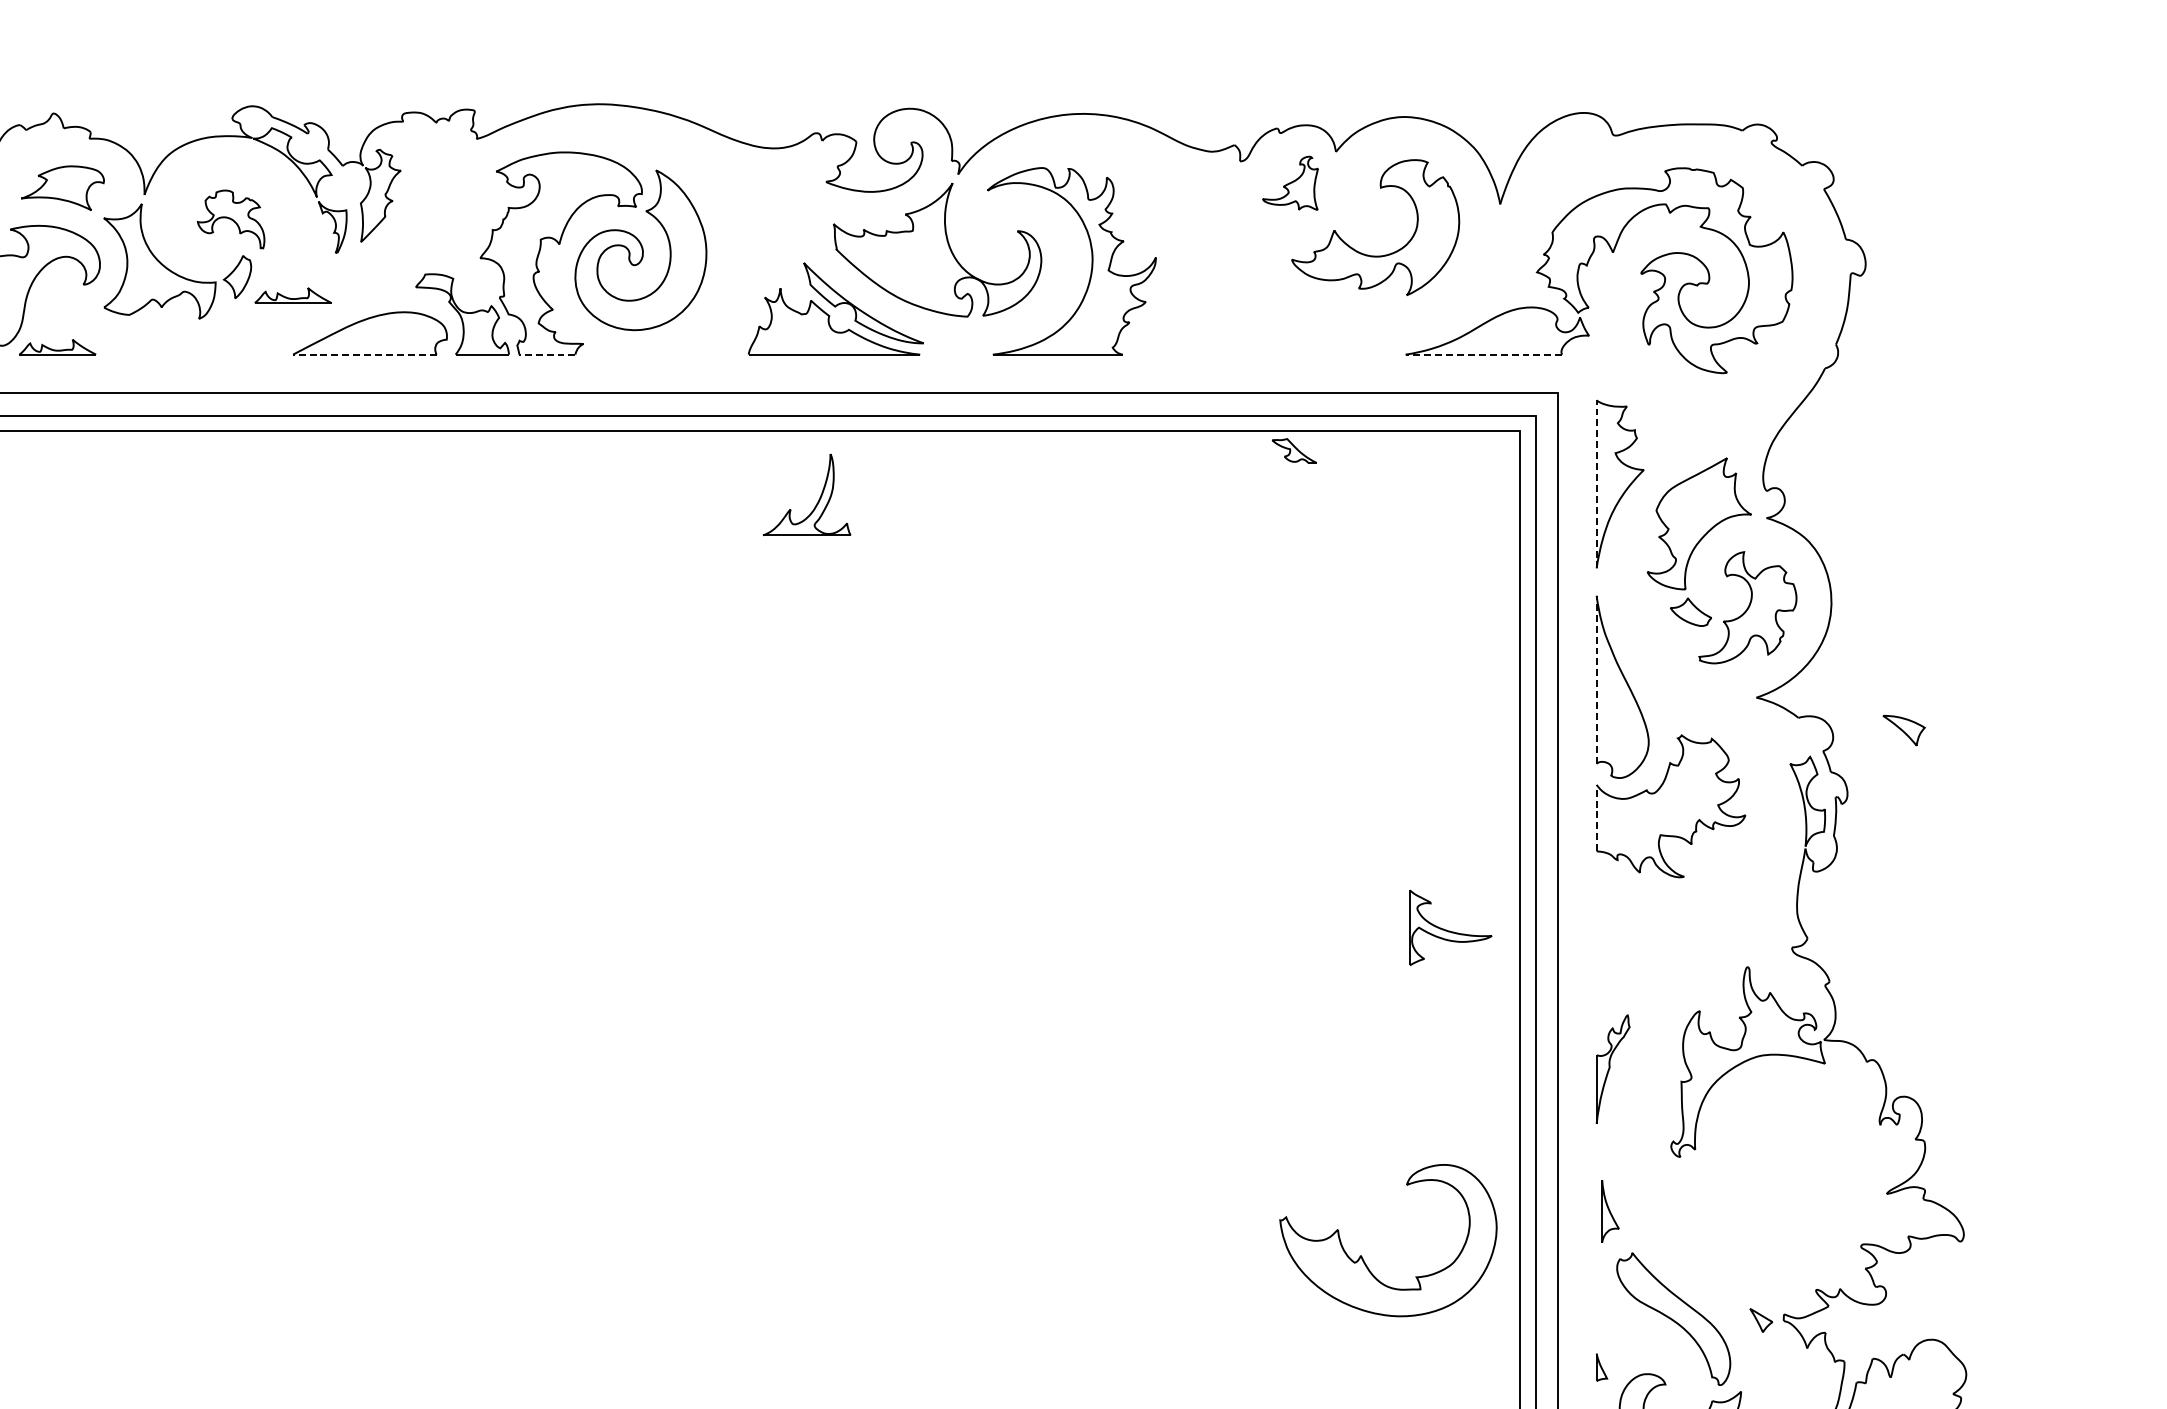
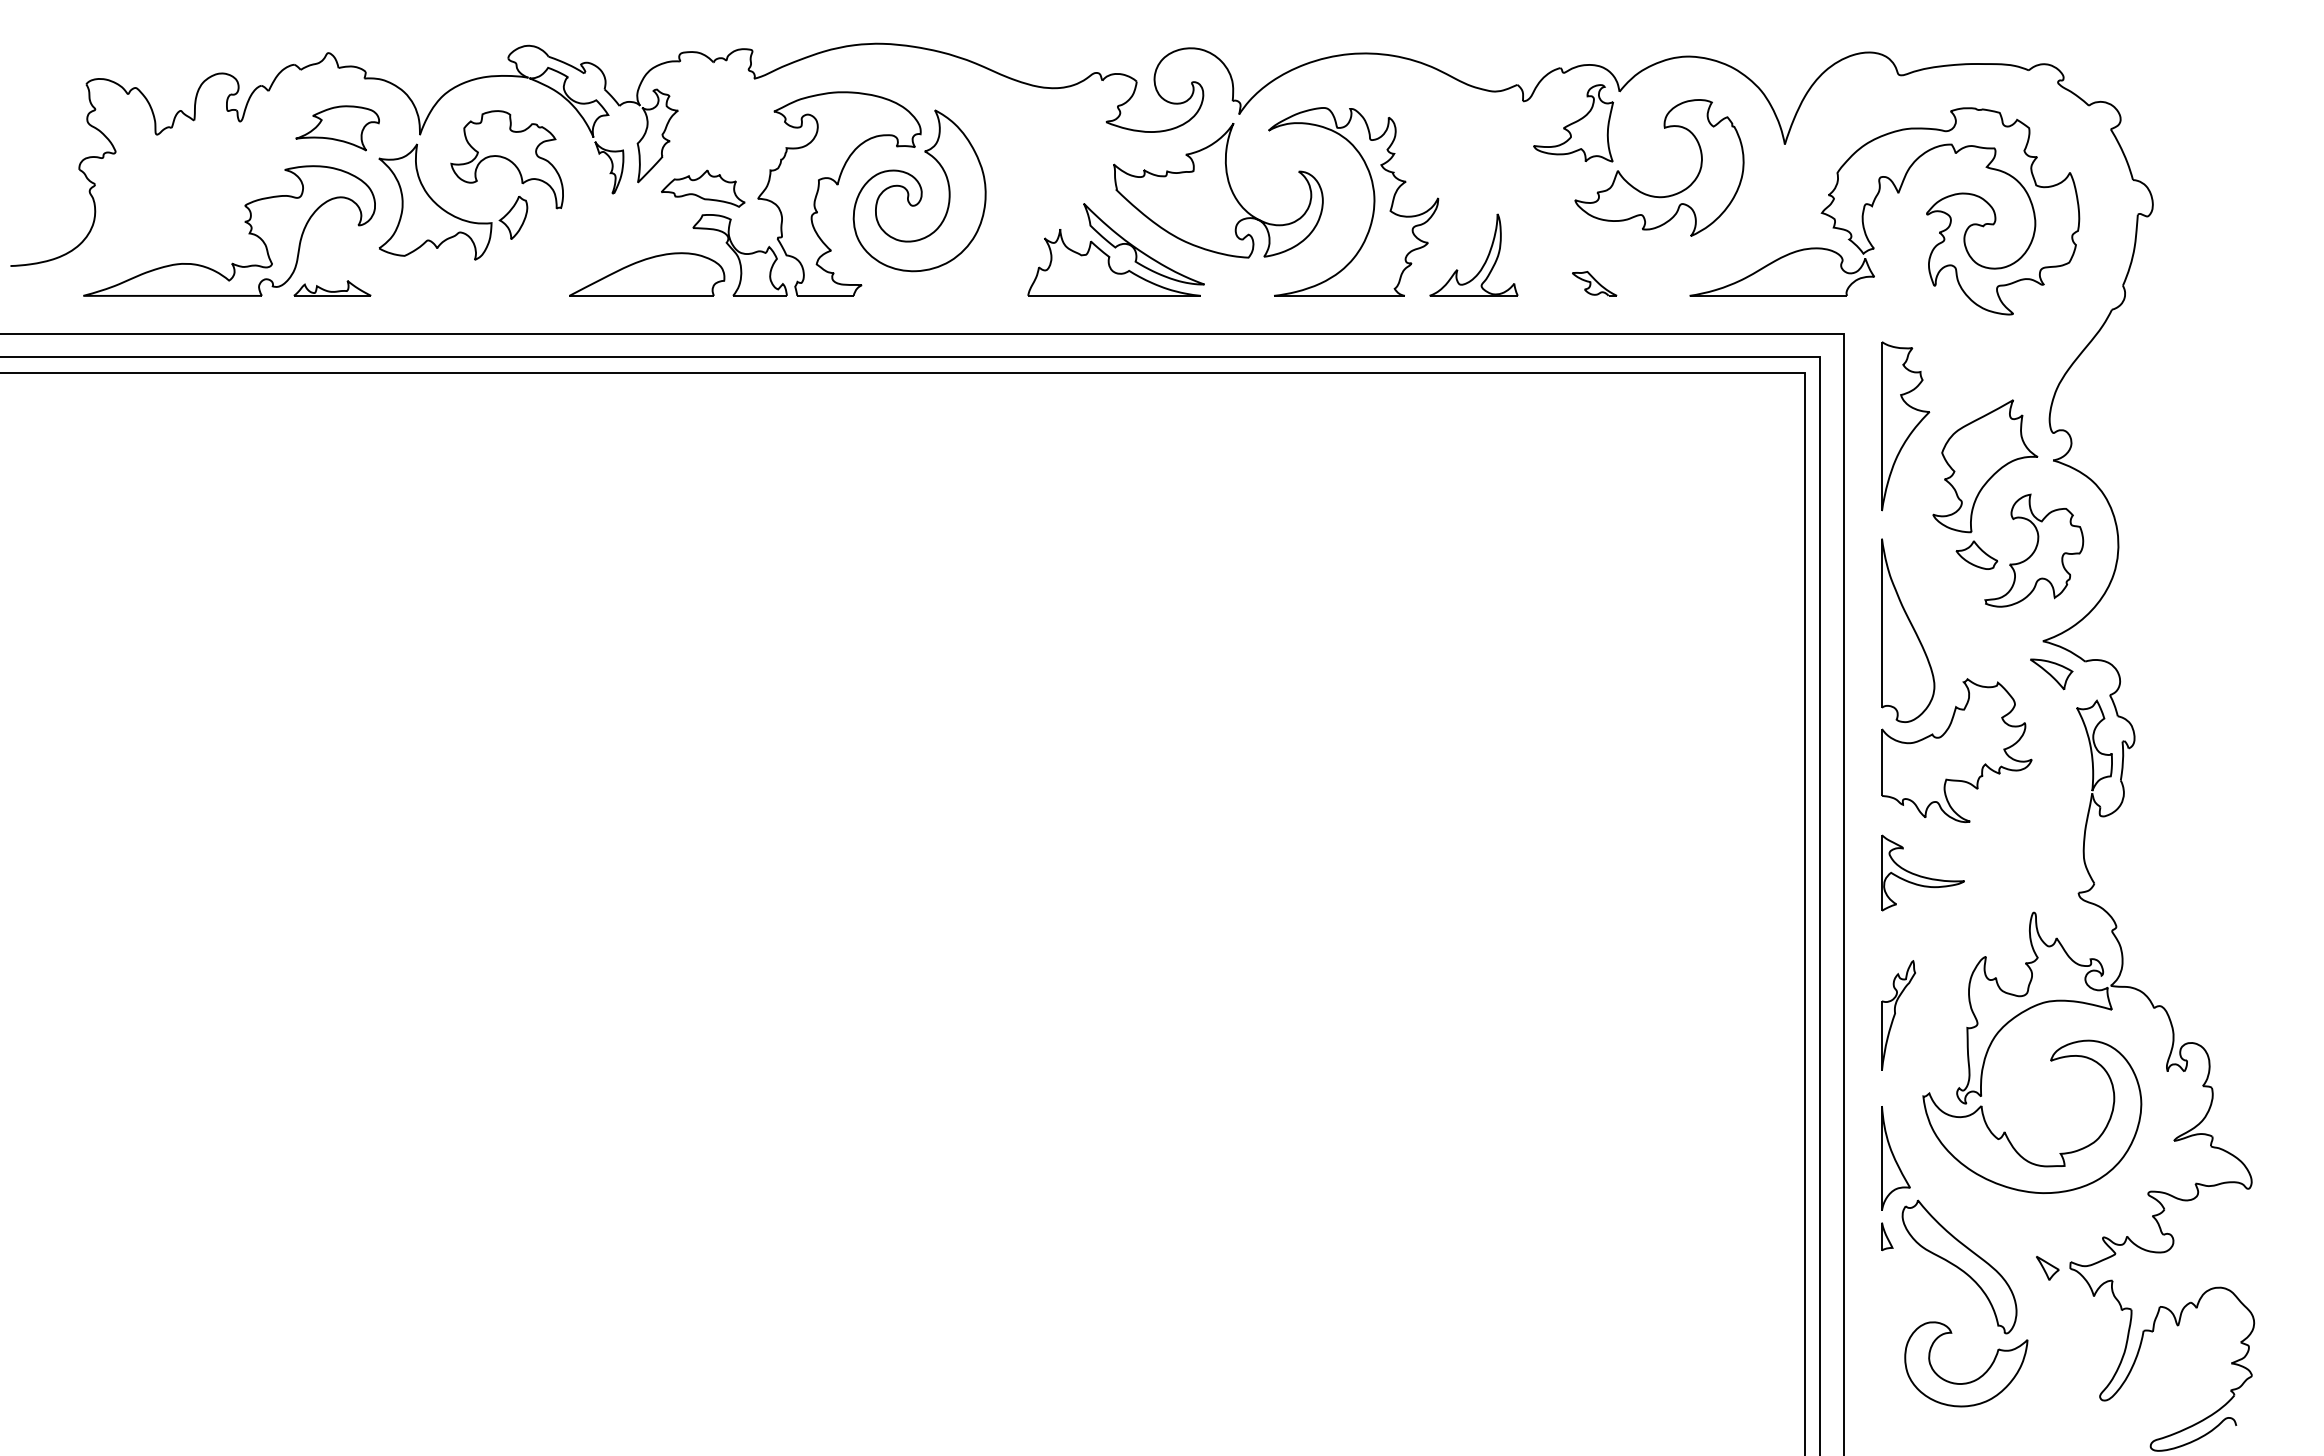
part: (1290, 183) -> (1573, 123), size x1.43
part: (230, 219) -> (506, 159), size x1.67
part: (426, 248) -> (703, 188), added
part: (293, 295) -> (569, 236), removed
line: (364, 354) -> (641, 295), dashed -> solid
line: (547, 354) -> (825, 295), dashed -> solid
line: (1483, 354) -> (1768, 295), dashed -> solid
part: (1294, 450) -> (1594, 283), moved
line: (1596, 484) -> (1881, 426), dashed -> solid
part: (818, 499) -> (1485, 259), moved
line: (1596, 680) -> (1881, 623), dashed -> solid
part: (1904, 730) -> (2051, 674), moved
line: (1596, 817) -> (1881, 761), dashed -> solid
part: (1450, 927) -> (1922, 872), moved
part: (1610, 1211) -> (1895, 1158), size x1.67
part: (1361, 1255) -> (2005, 1131), moved
part: (1602, 1367) -> (1887, 1236), moved

